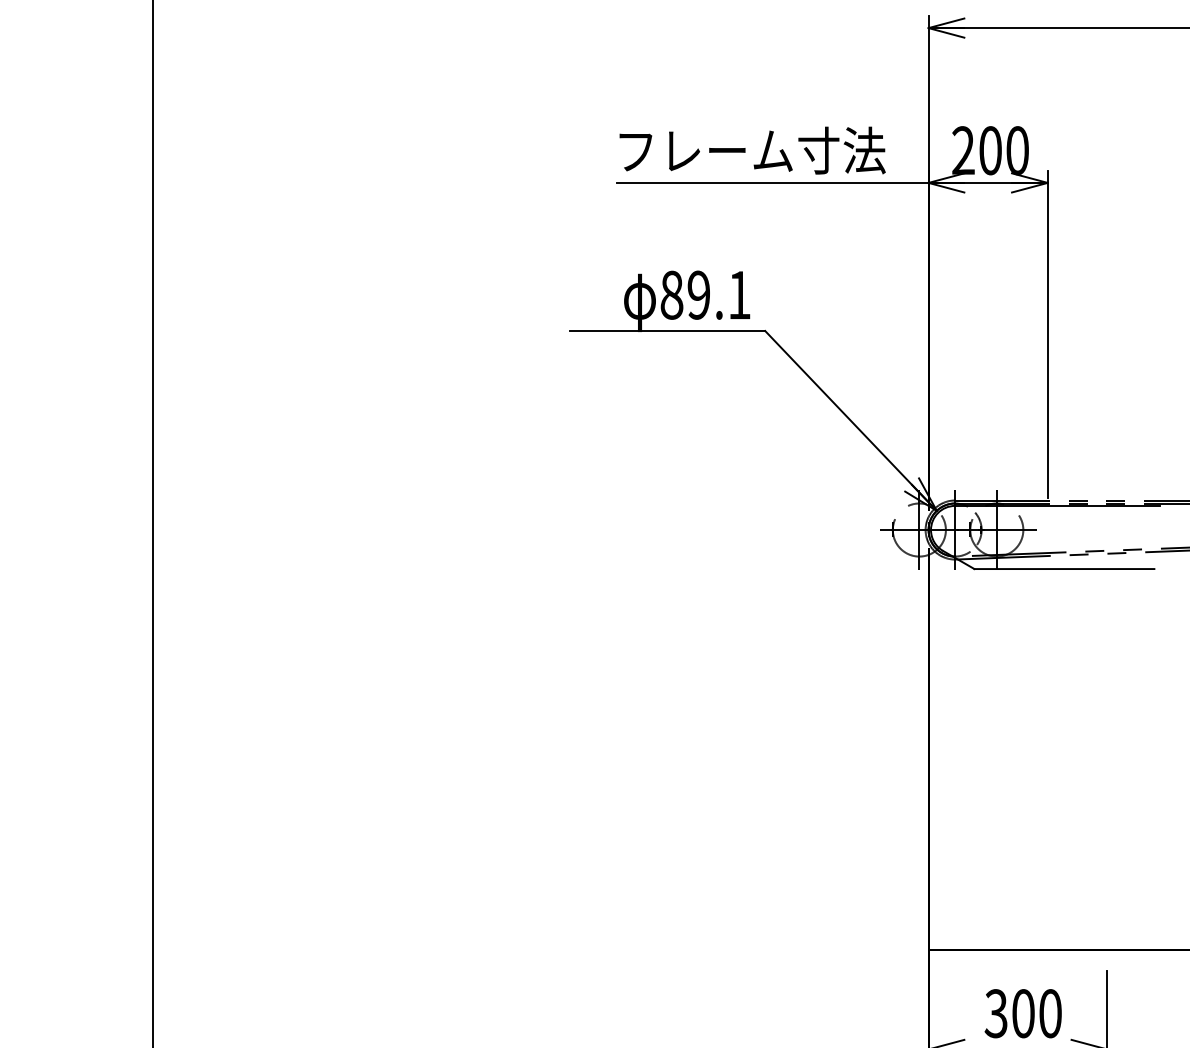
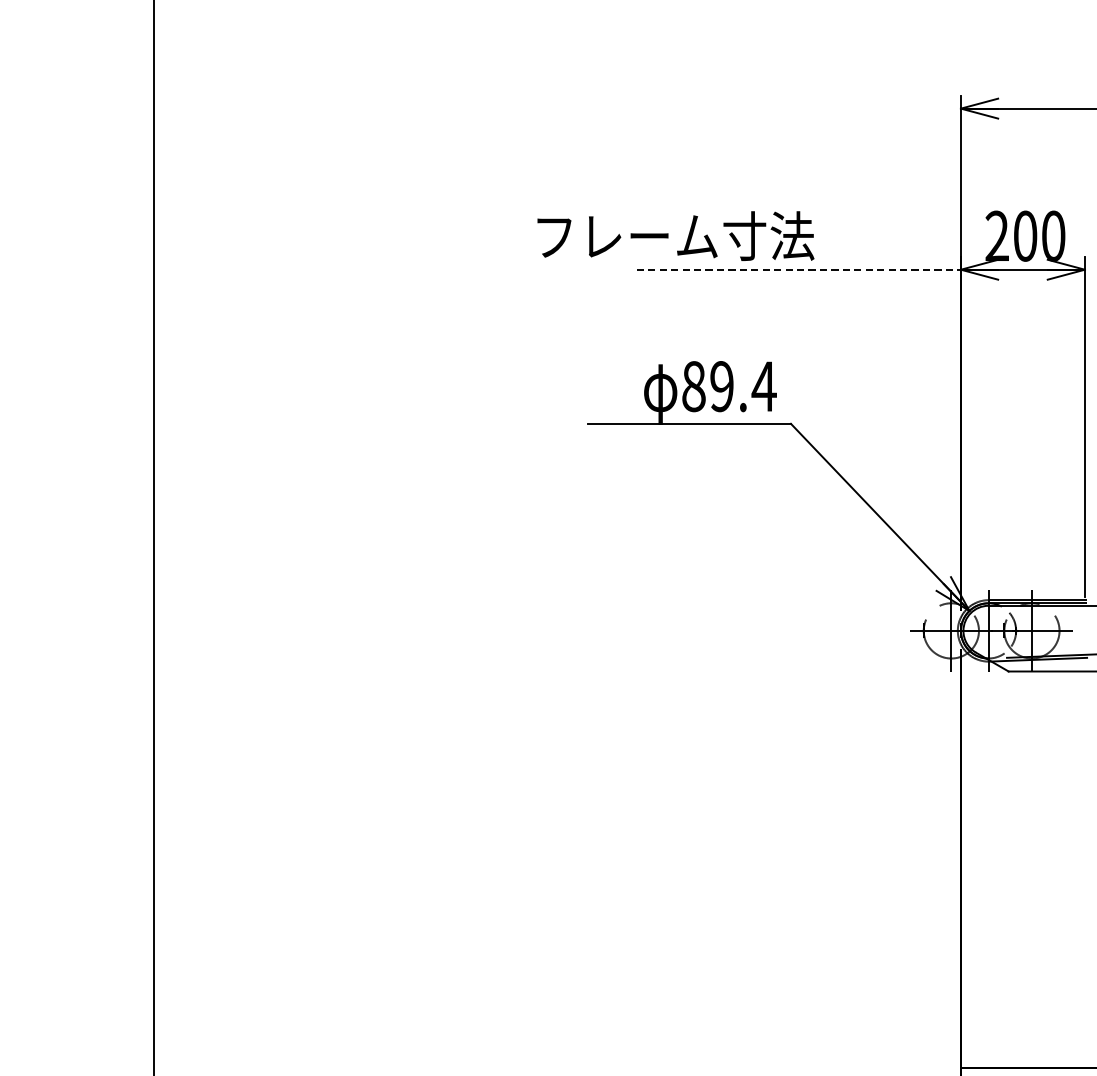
text: (752, 150) -> (675, 235), moved
line: (772, 182) -> (798, 269), solid -> dashed
text: (739, 294) -> (764, 385), 89.1 -> 89.4

